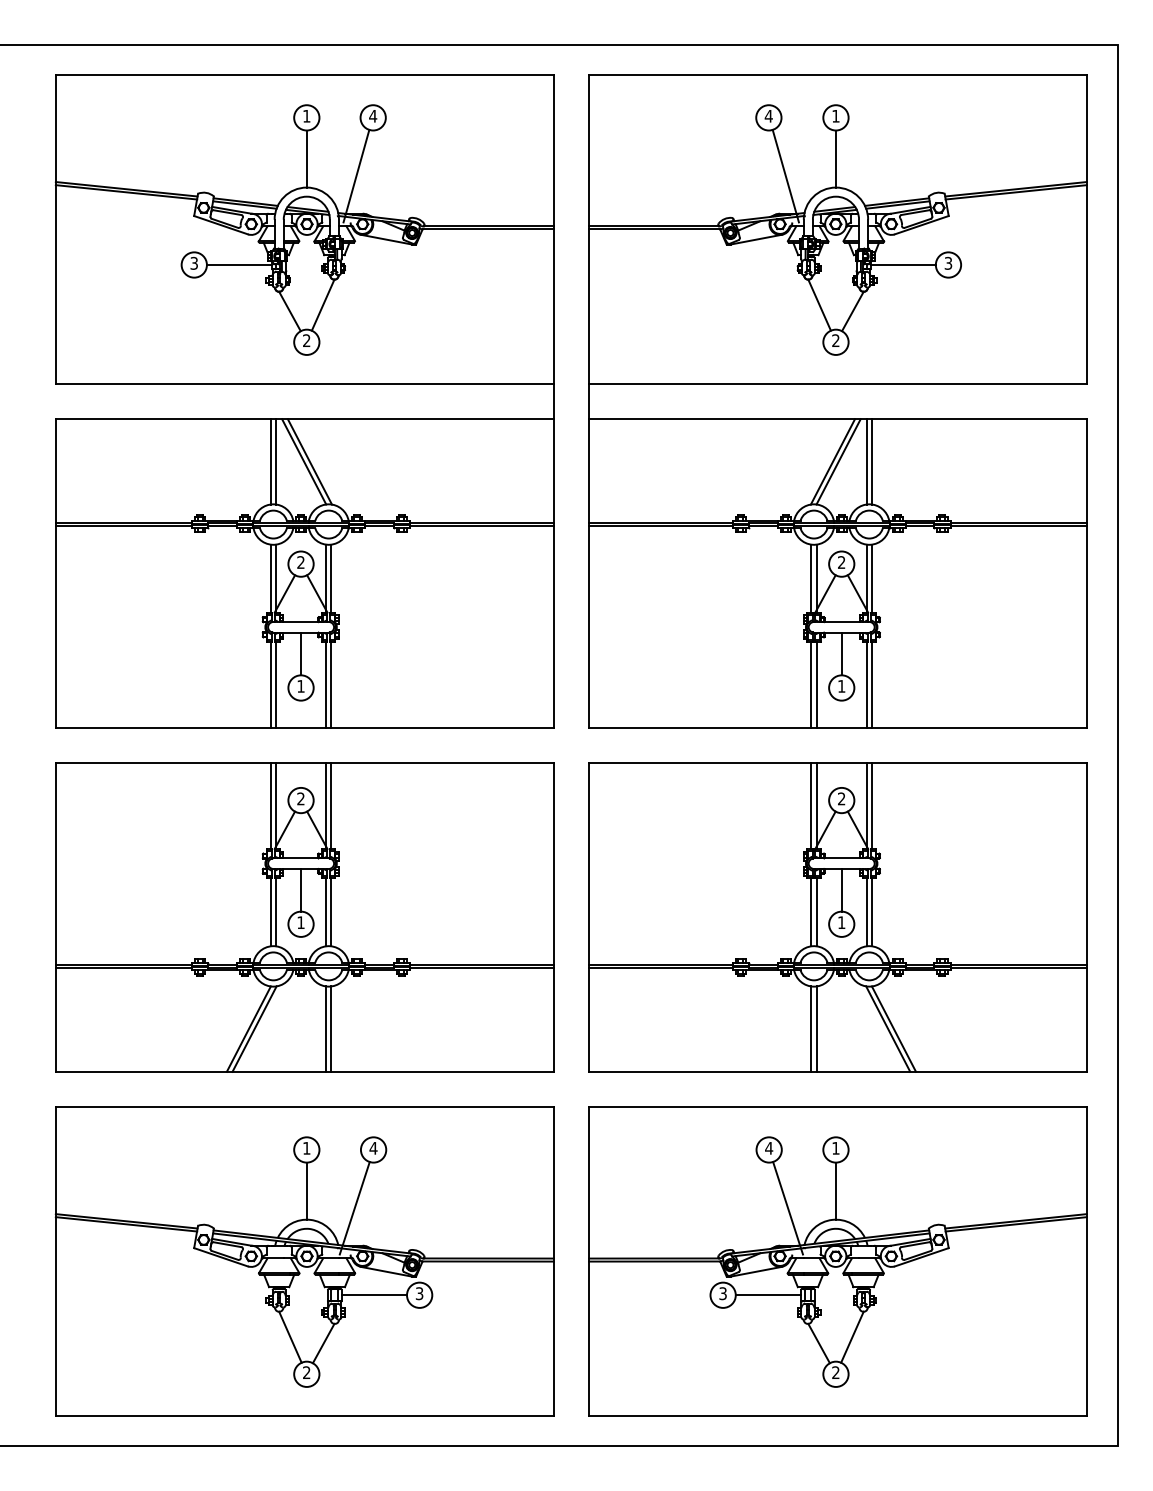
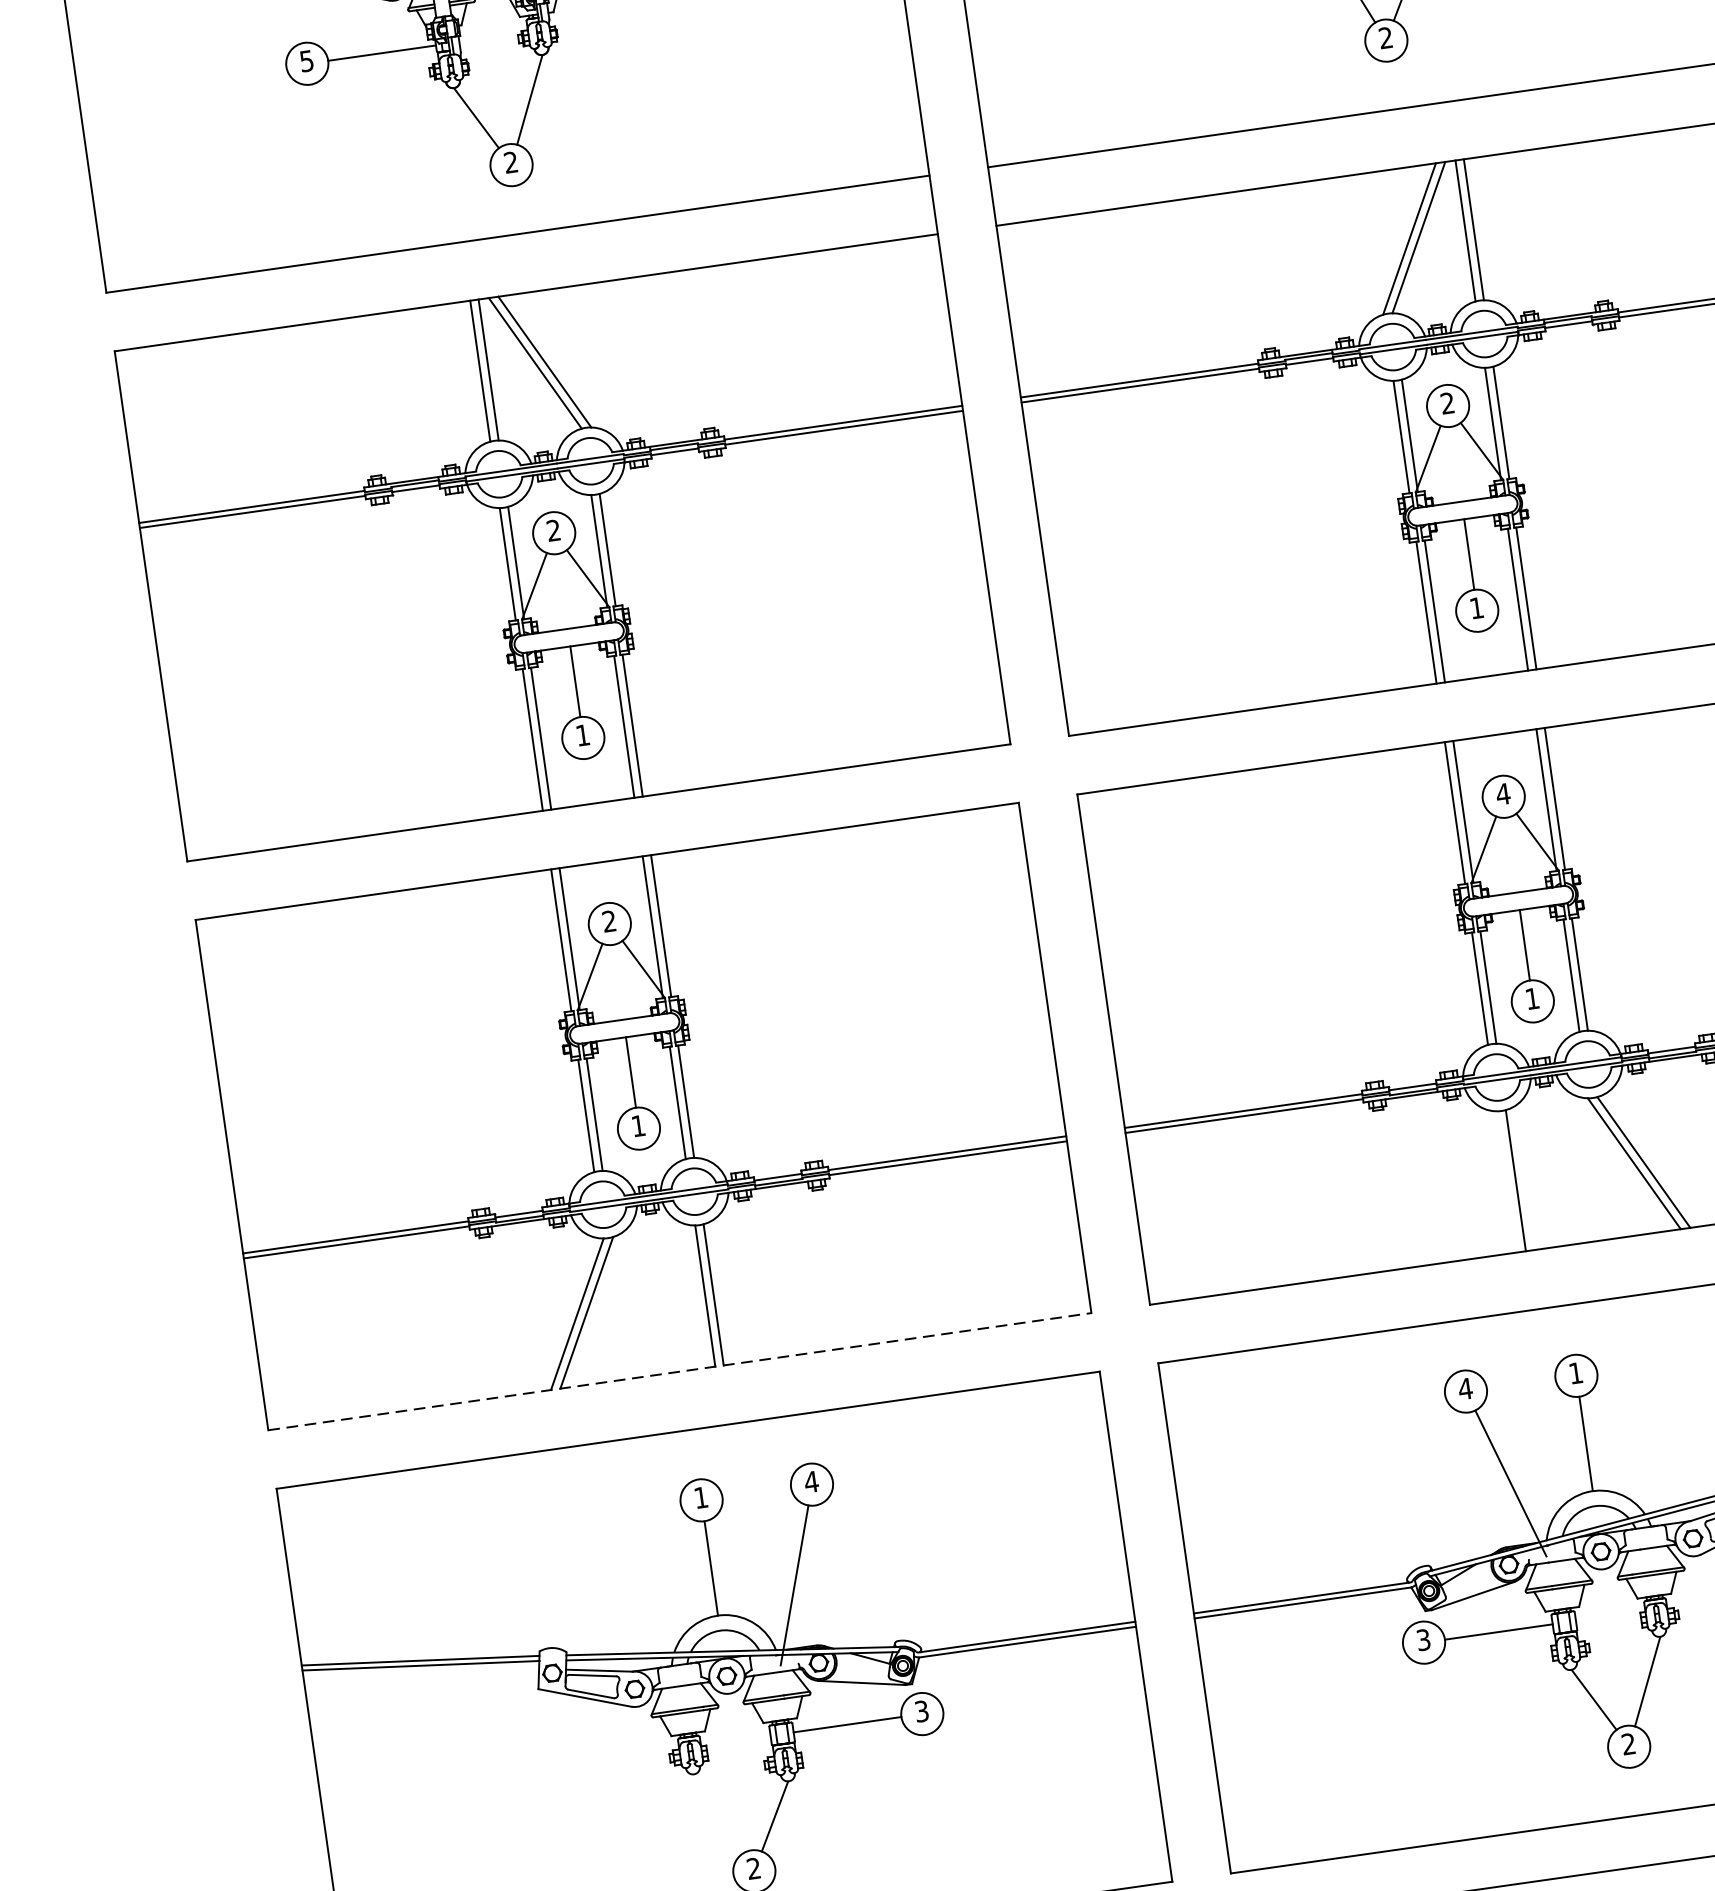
text: (193, 262) -> (305, 59), 3 -> 5
text: (841, 798) -> (1502, 793), 2 -> 4
line: (811, 1028) -> (1507, 1180), removed
line: (304, 1071) -> (679, 1371), solid -> dashed
line: (290, 1336) -> (718, 1812), removed

